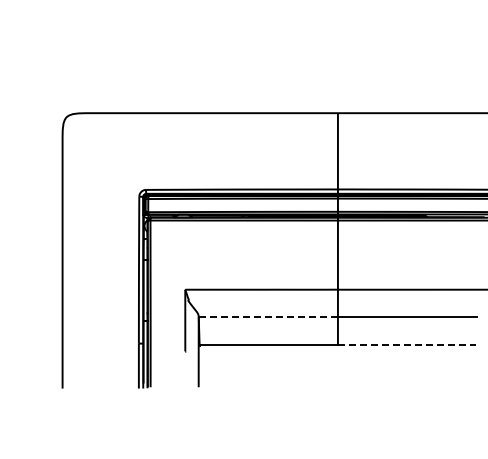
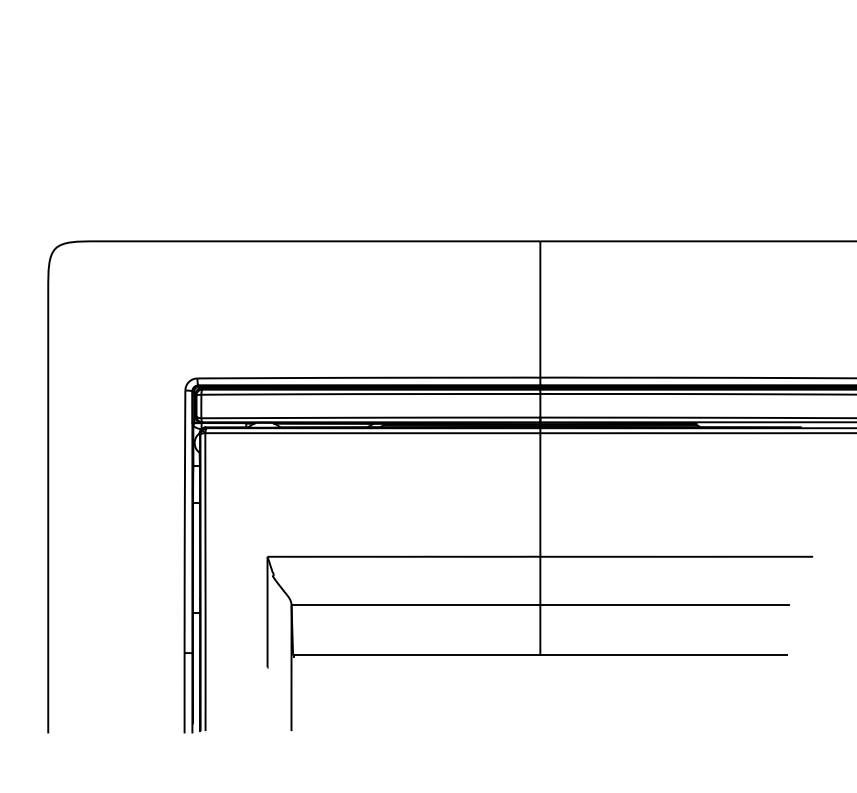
line: (268, 316) -> (416, 604), dashed -> solid
line: (407, 344) -> (664, 654), dashed -> solid

